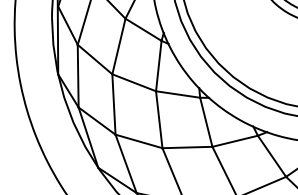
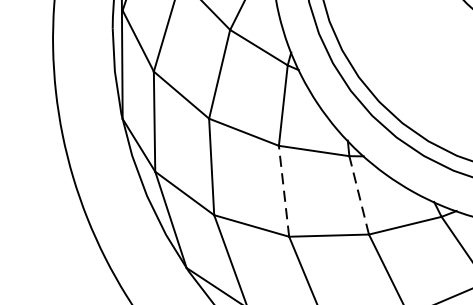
line: (159, 119) -> (284, 190), solid -> dashed
line: (206, 121) -> (359, 194), solid -> dashed

